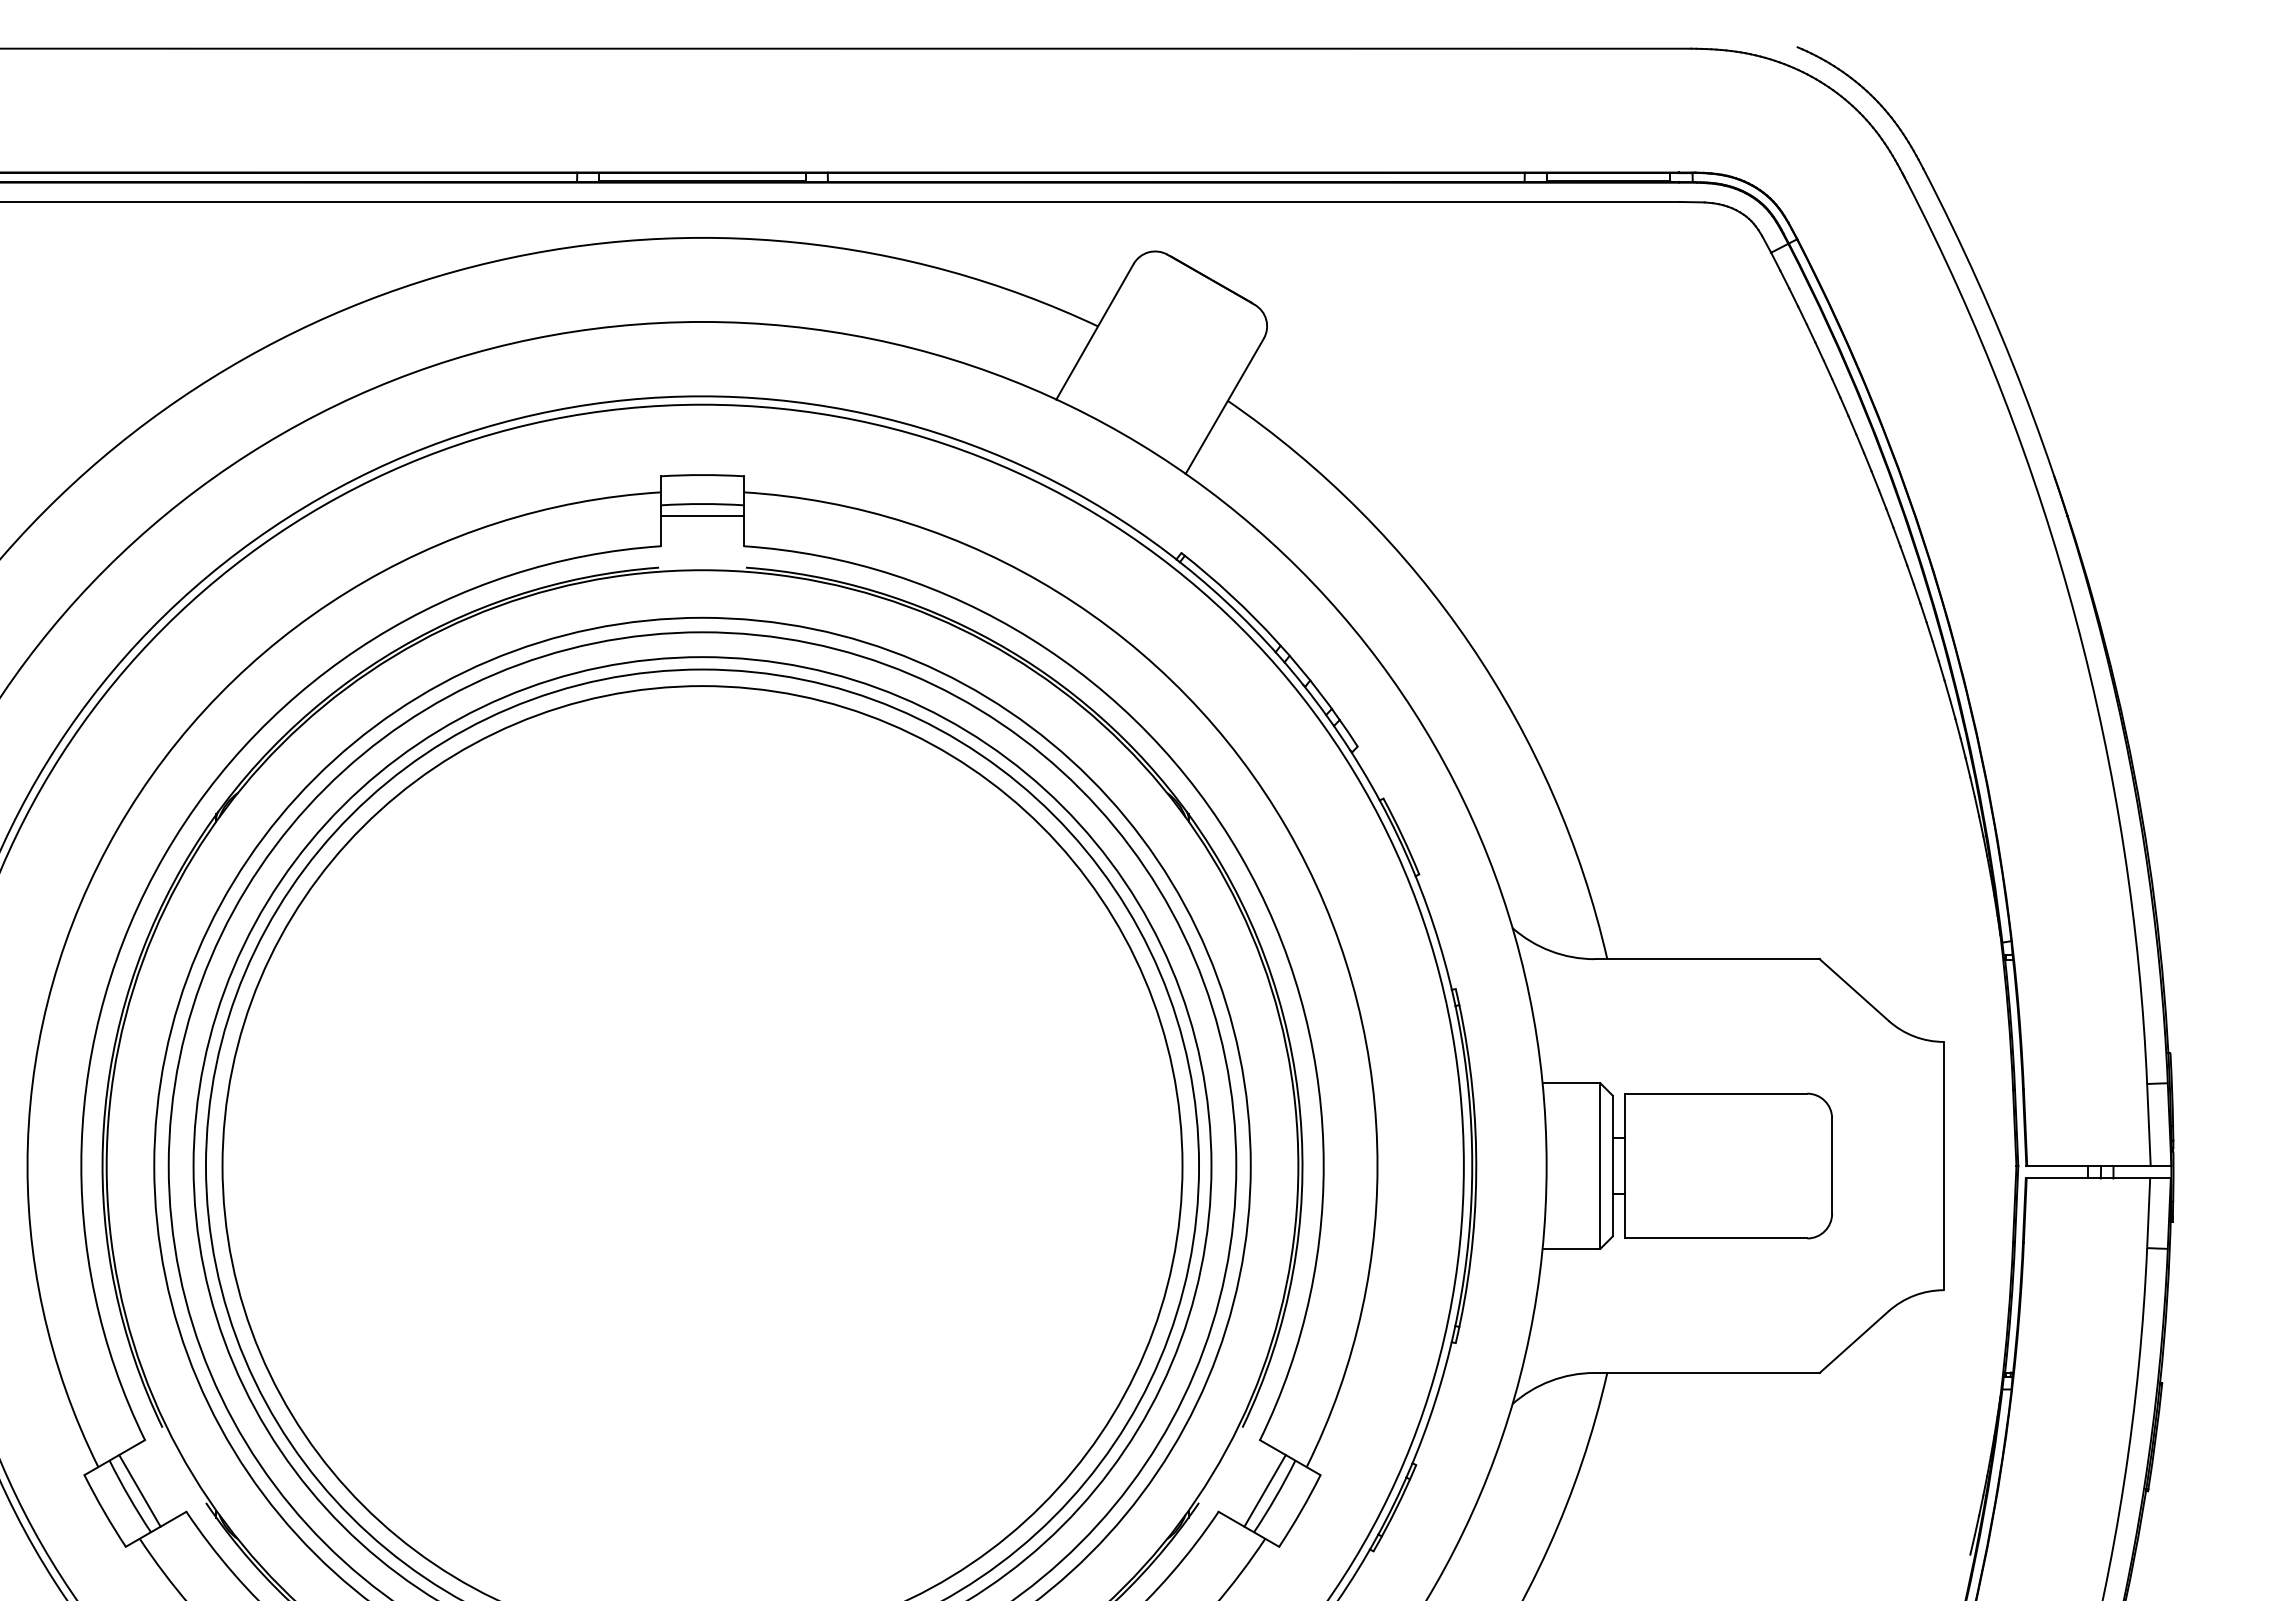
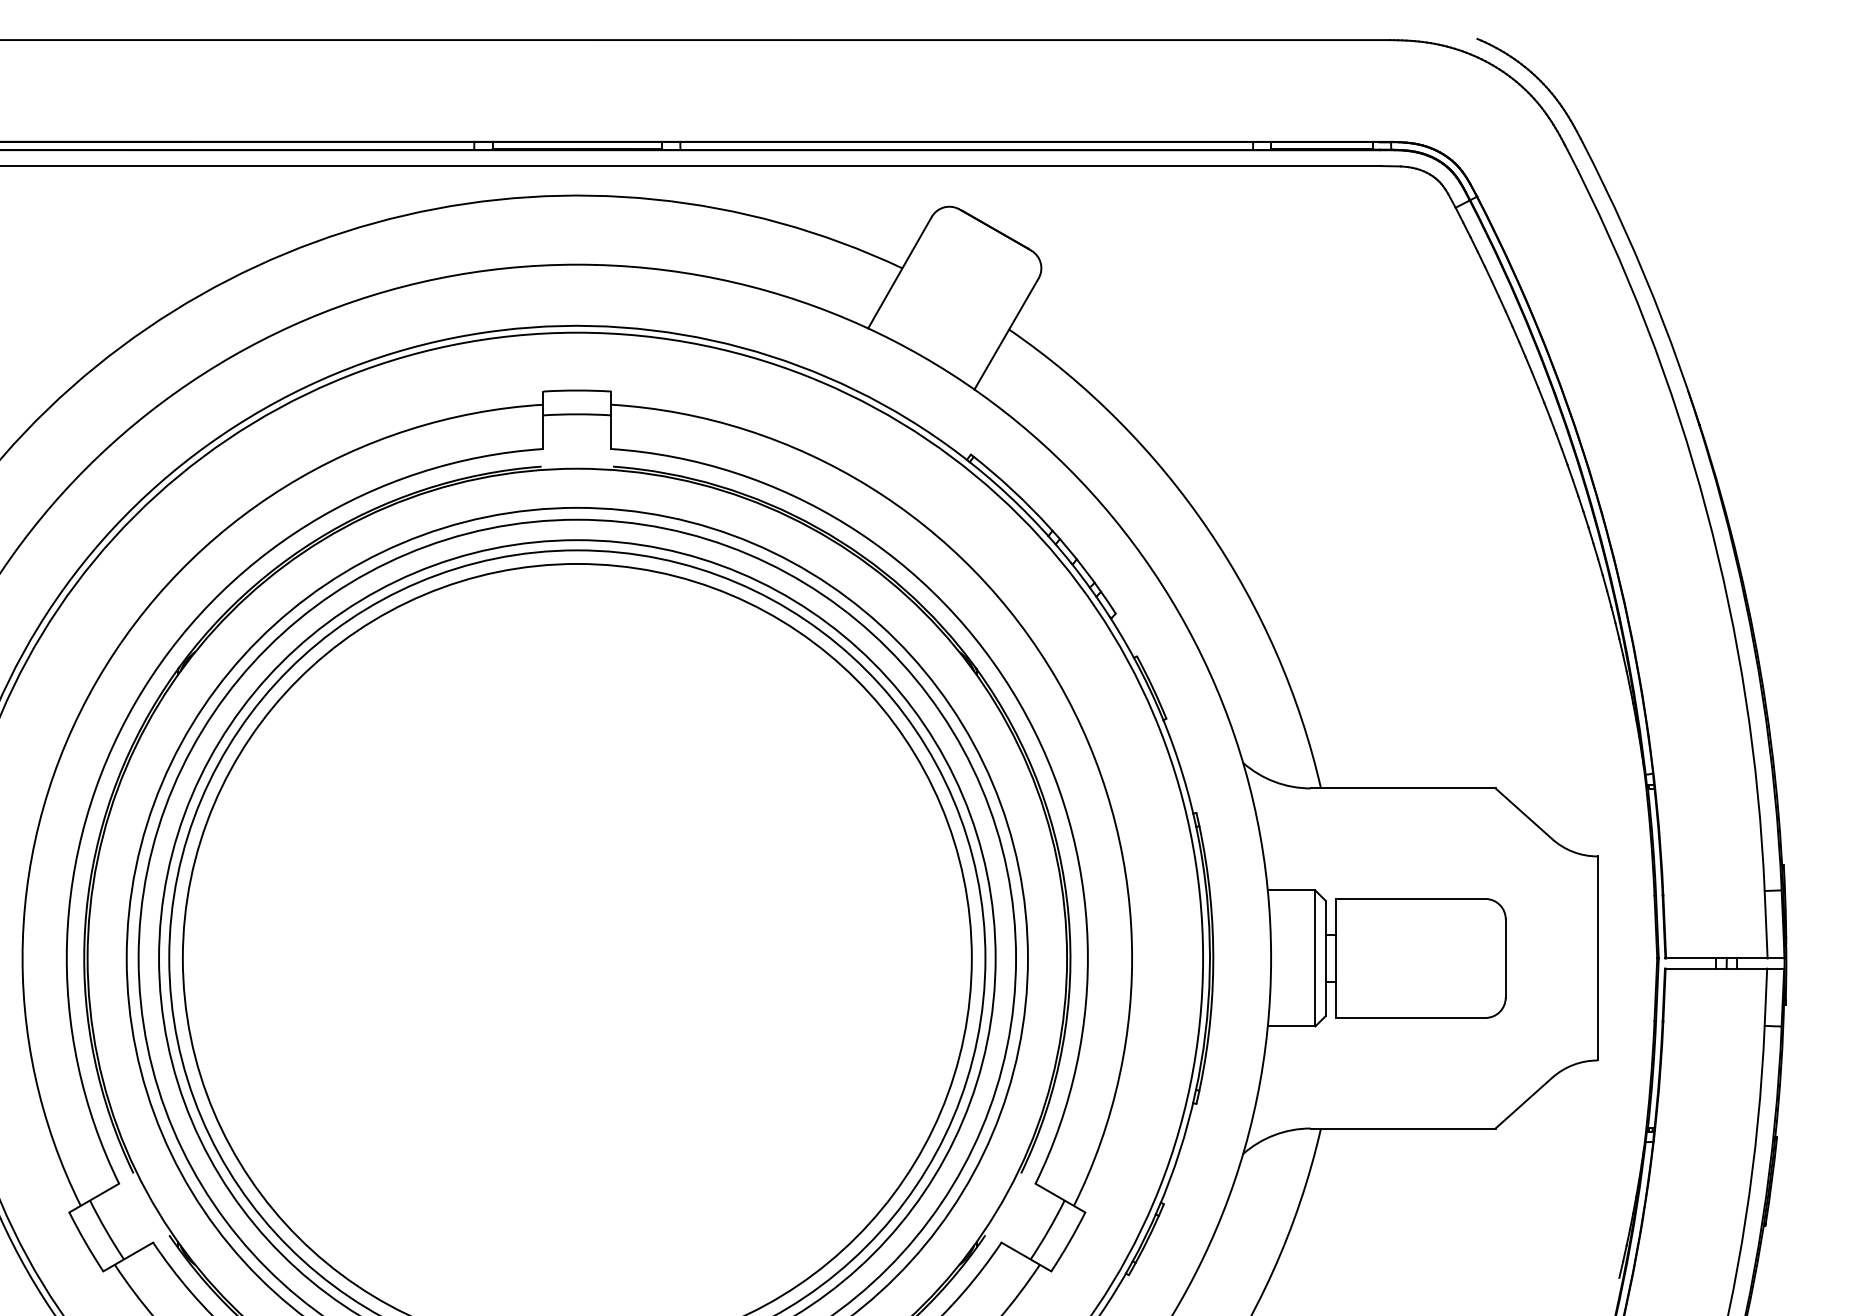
line: (702, 516) -> (577, 424), removed
line: (139, 1490) -> (114, 1225), removed
line: (1264, 1490) -> (1039, 1225), removed

